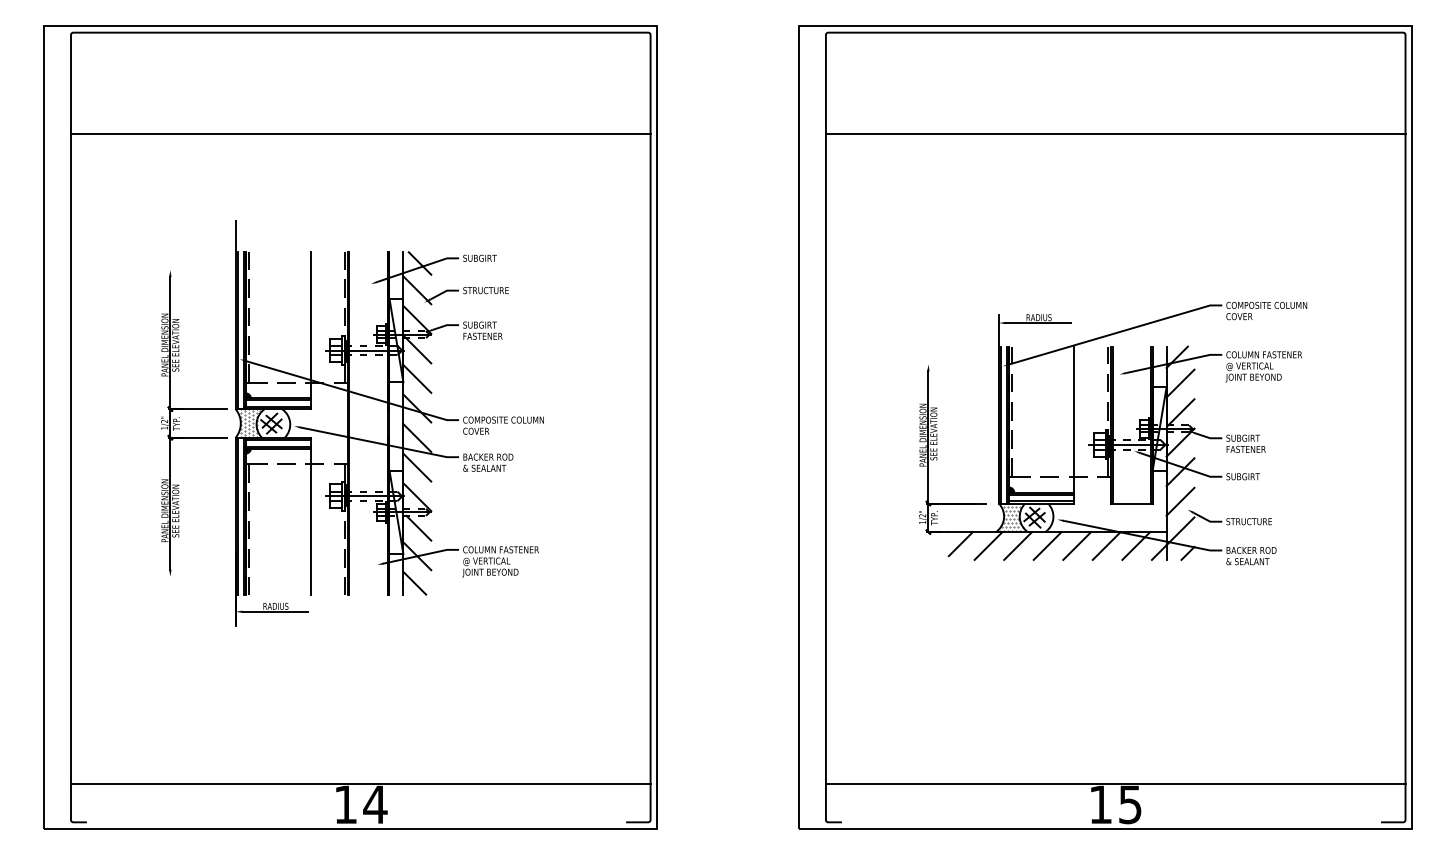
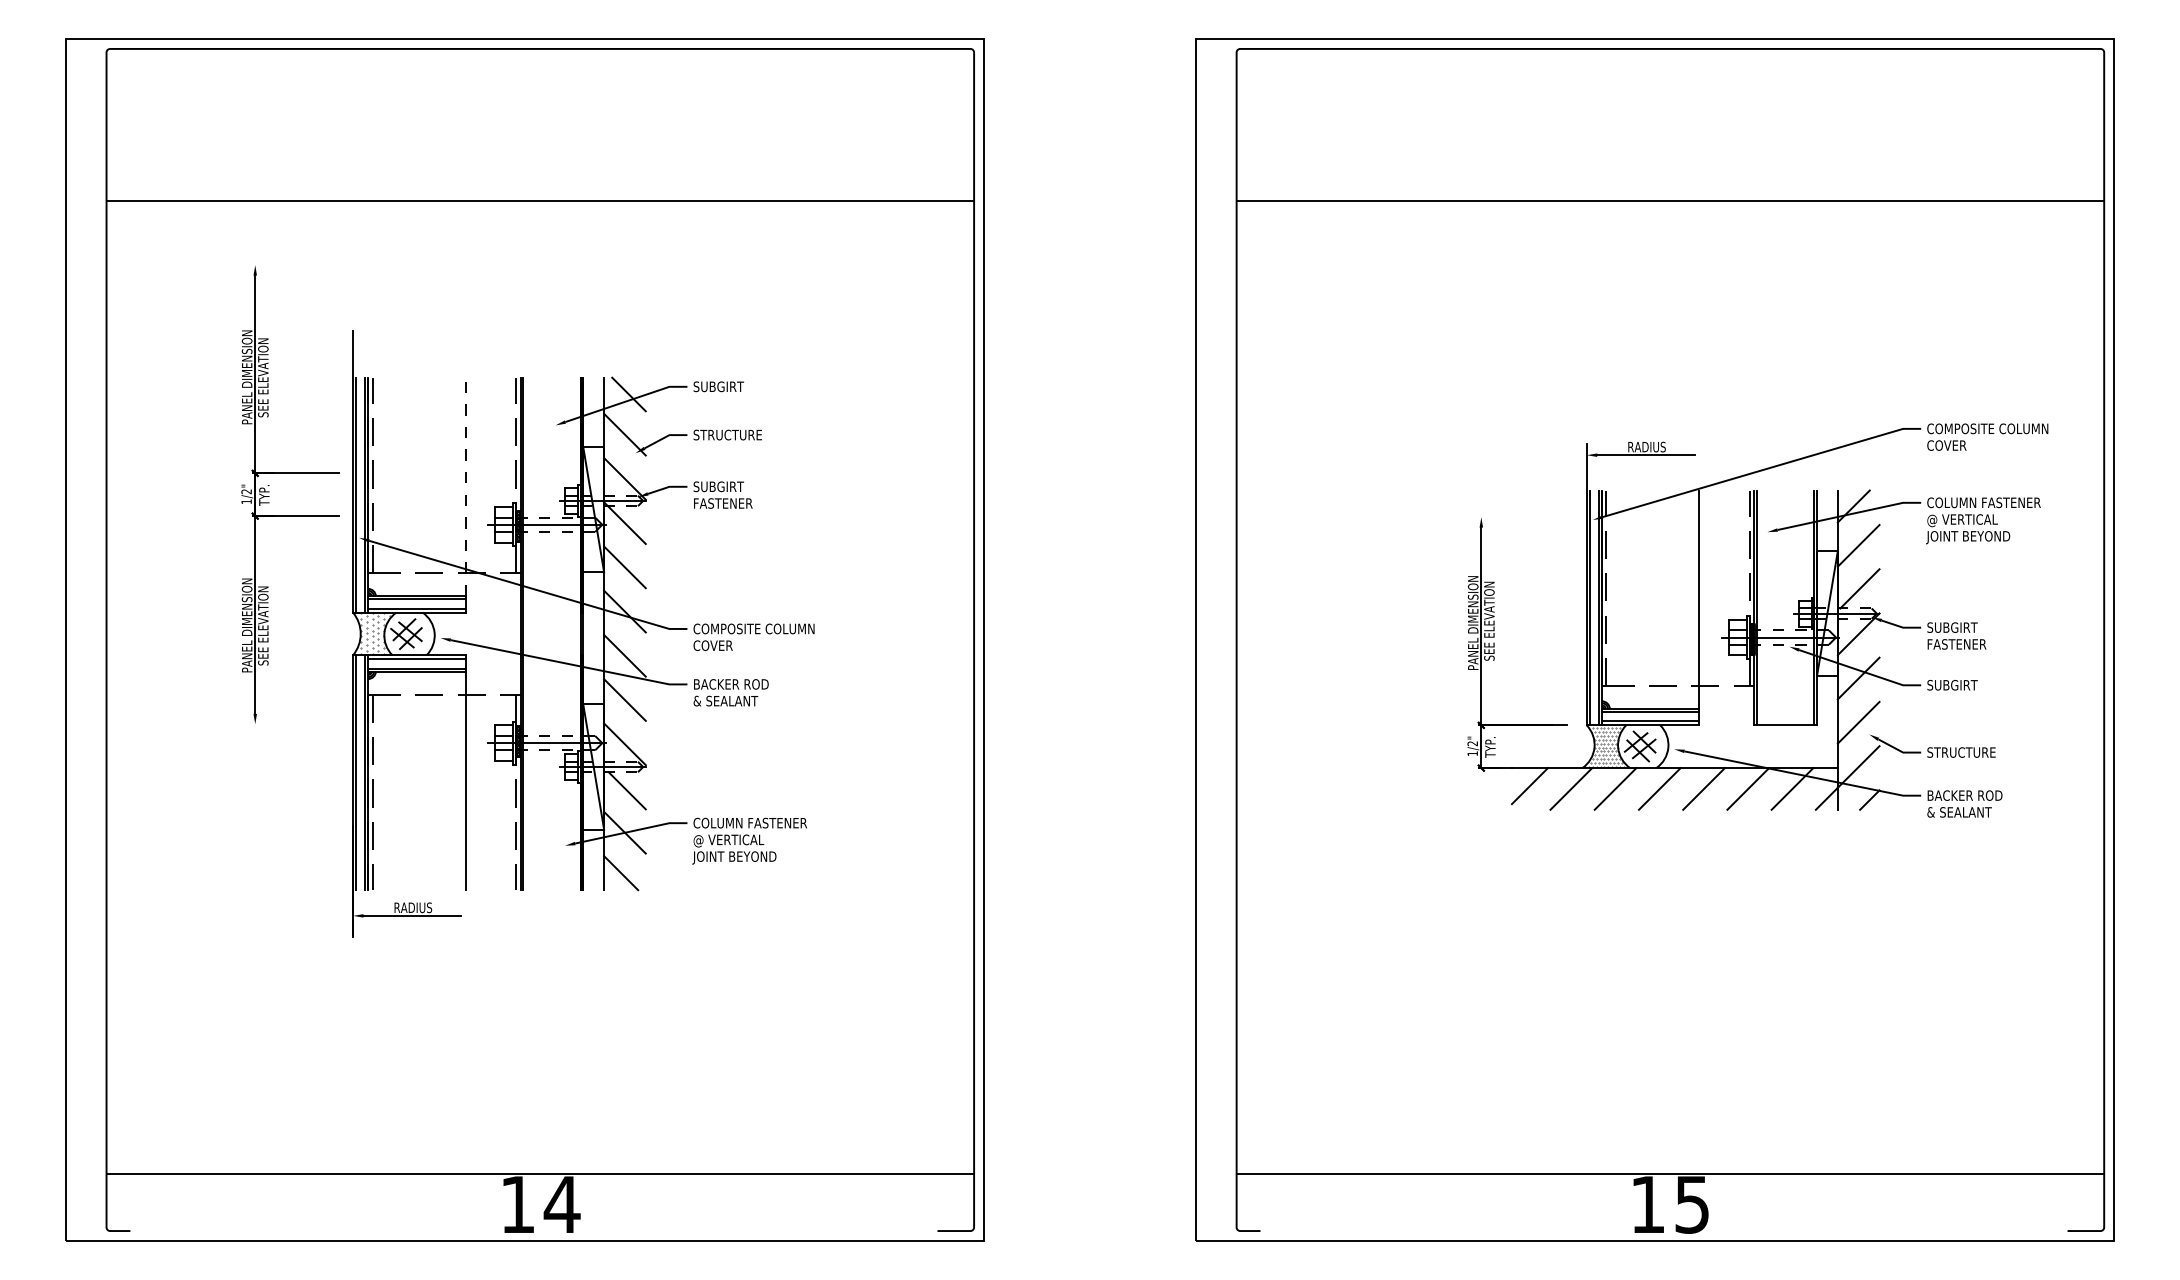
line: (310, 324) -> (465, 485), solid -> dashed
part: (194, 409) -> (291, 473), moved
part: (1113, 433) -> (1758, 620), moved

